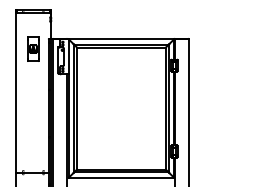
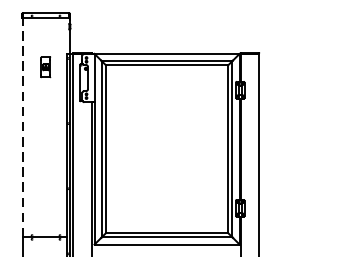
part: (33, 48) -> (46, 66), size x0.6
line: (16, 91) -> (22, 125), solid -> dashed

